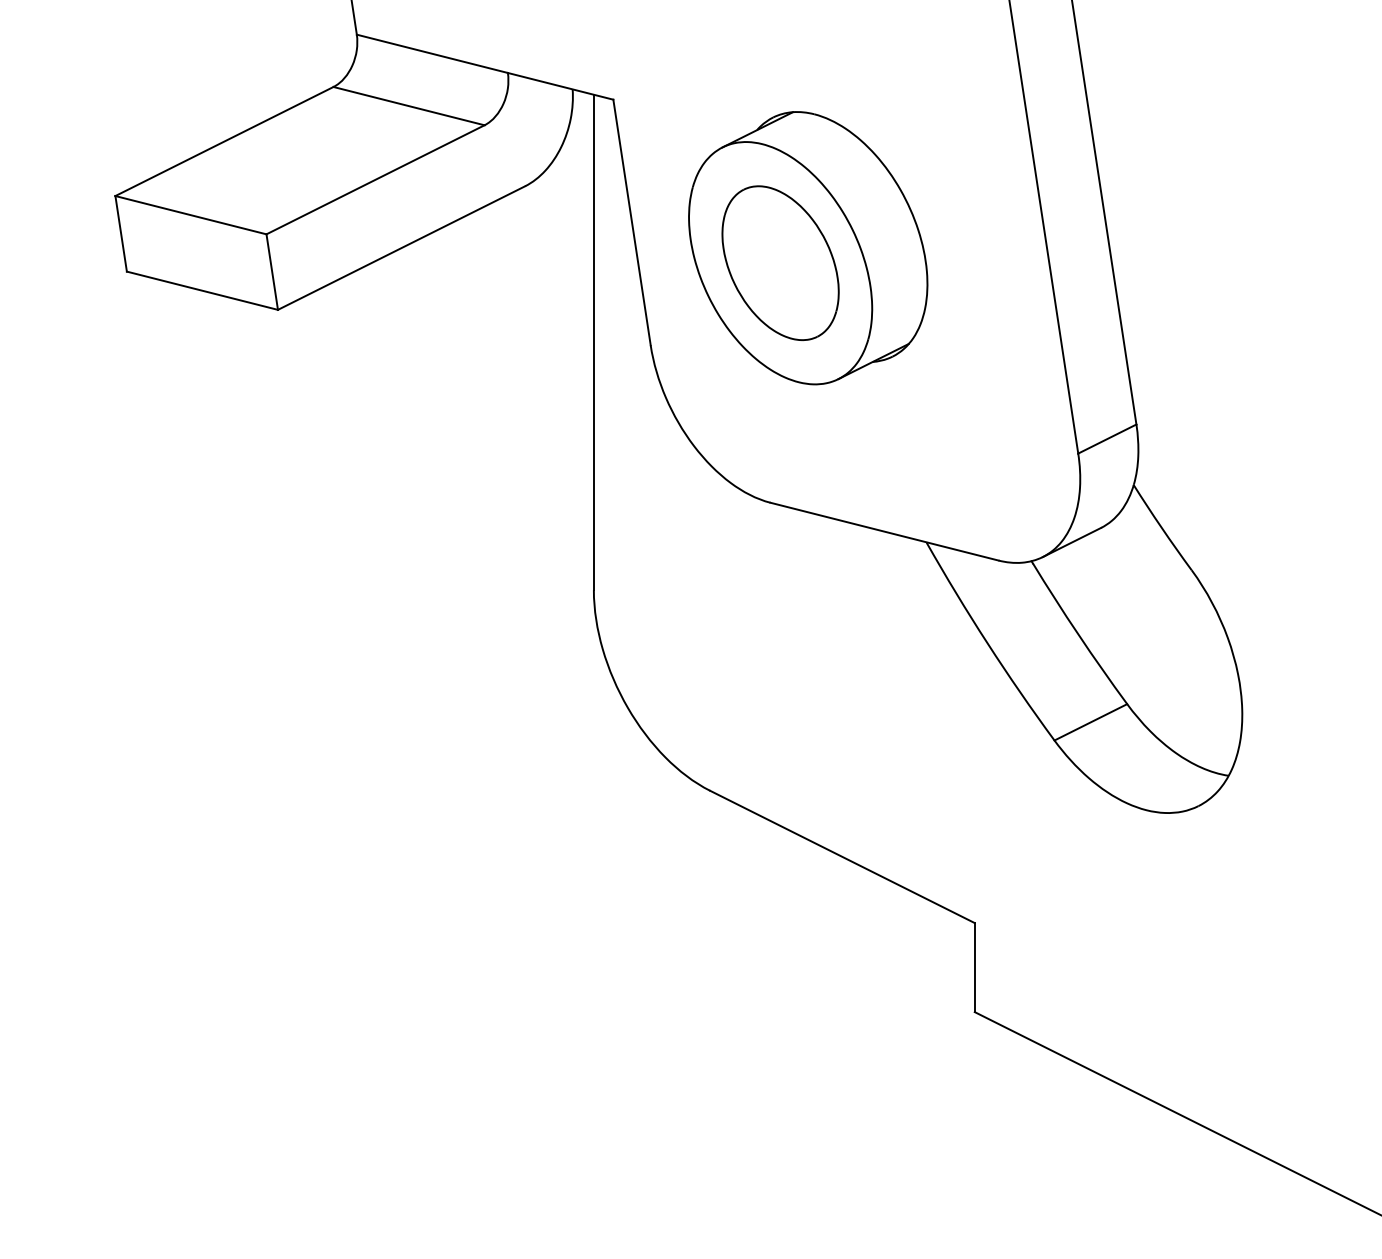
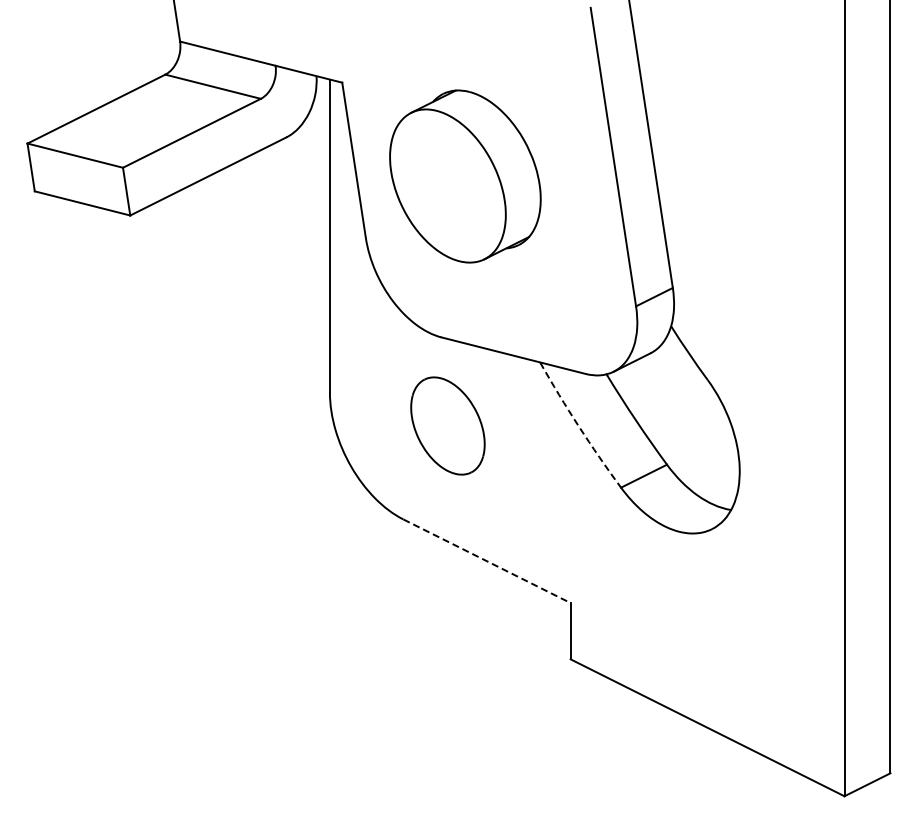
part: (779, 262) -> (447, 425), moved
arc: (987, 643) -> (578, 426), solid -> dashed
line: (843, 857) -> (487, 561), solid -> dashed

